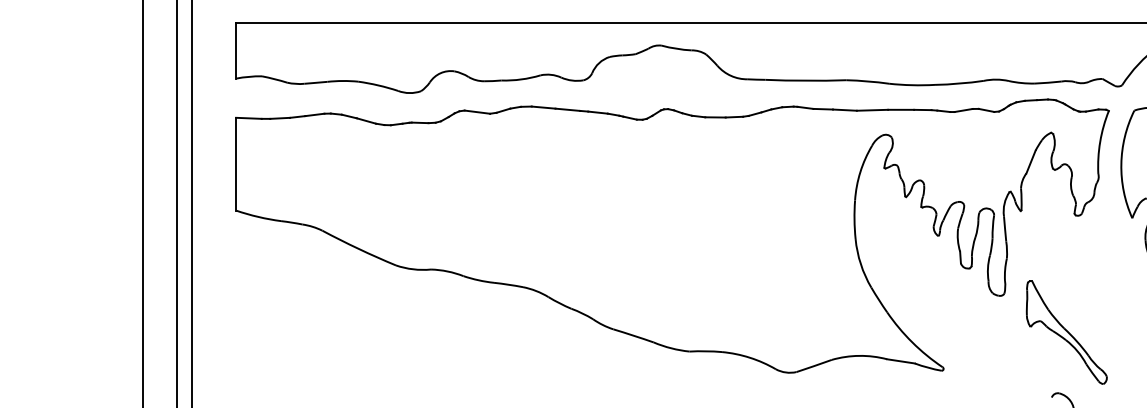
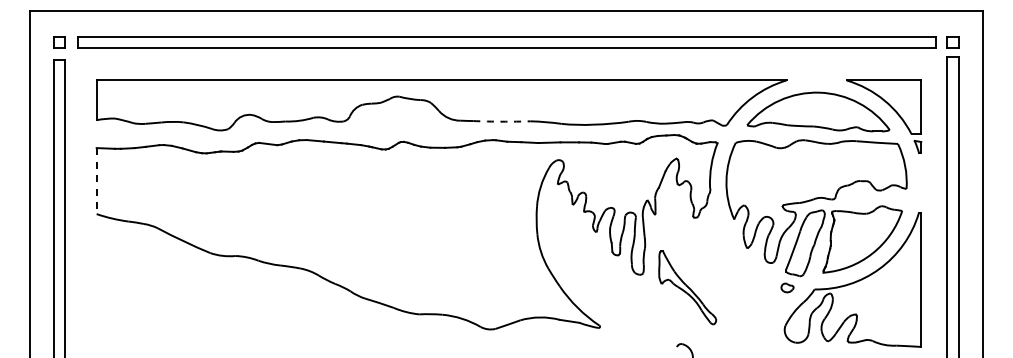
arc: (806, 80) -> (502, 121), solid -> dashed
line: (235, 164) -> (96, 181), solid -> dashed
part: (1066, 332) -> (687, 287), moved

